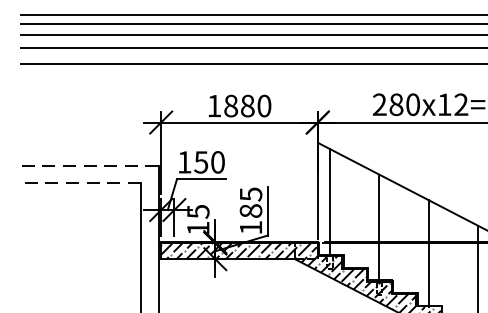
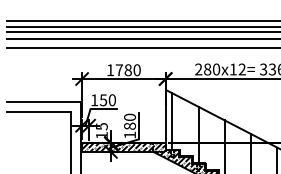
text: (231, 106) -> (119, 70), 1880 -> 1780
line: (88, 166) -> (43, 102), dashed -> solid
line: (79, 183) -> (38, 111), dashed -> solid
text: (250, 194) -> (129, 117), 185 -> 180

